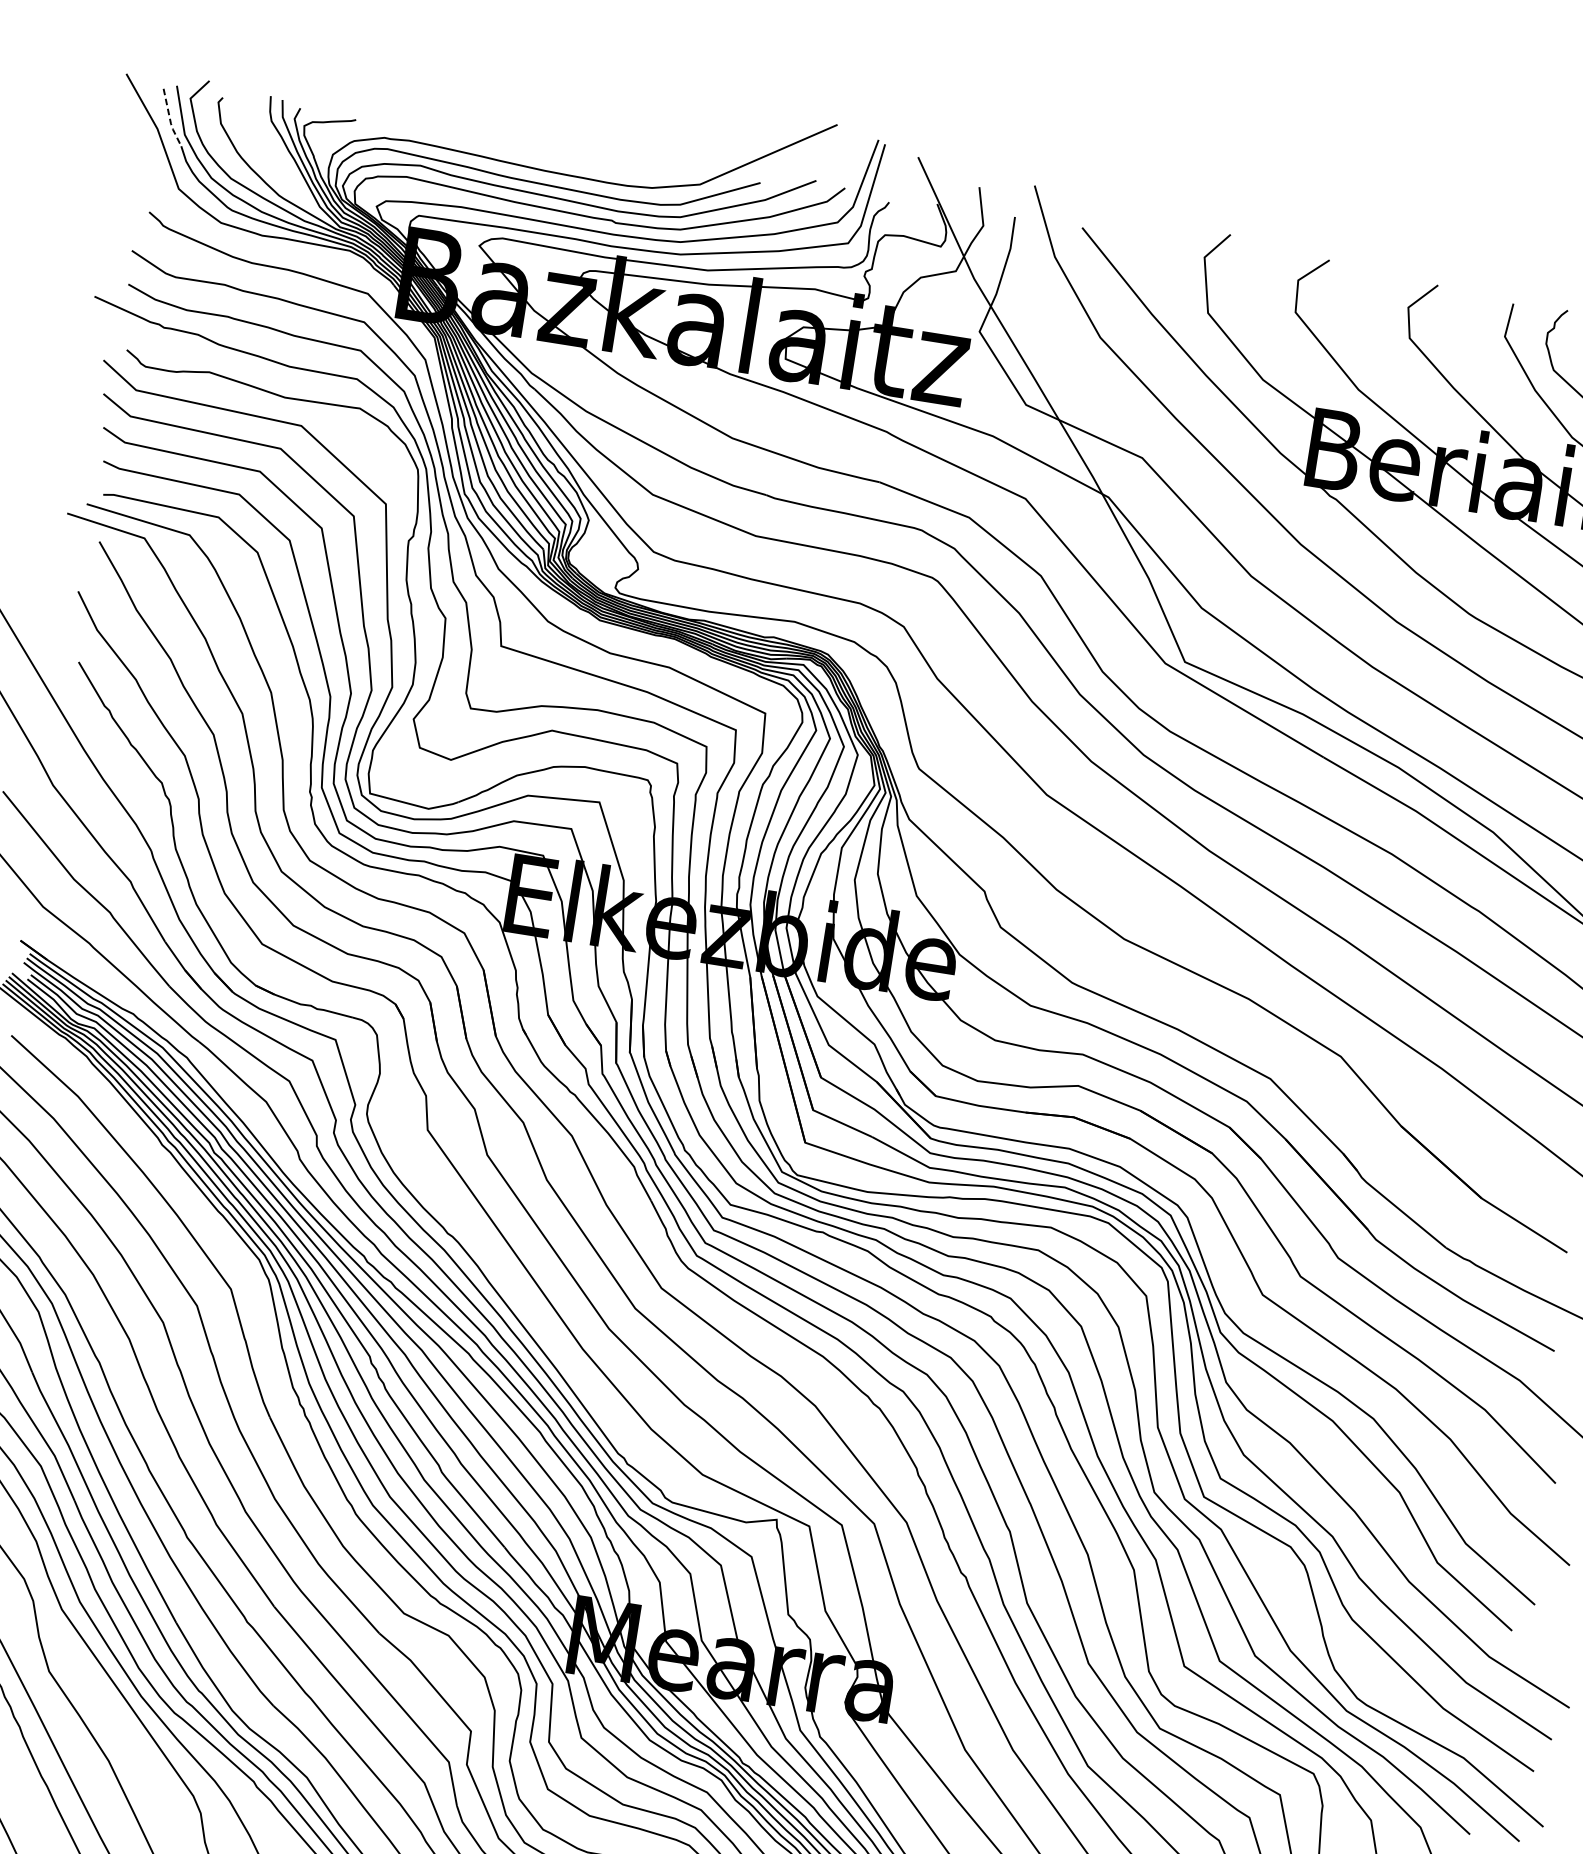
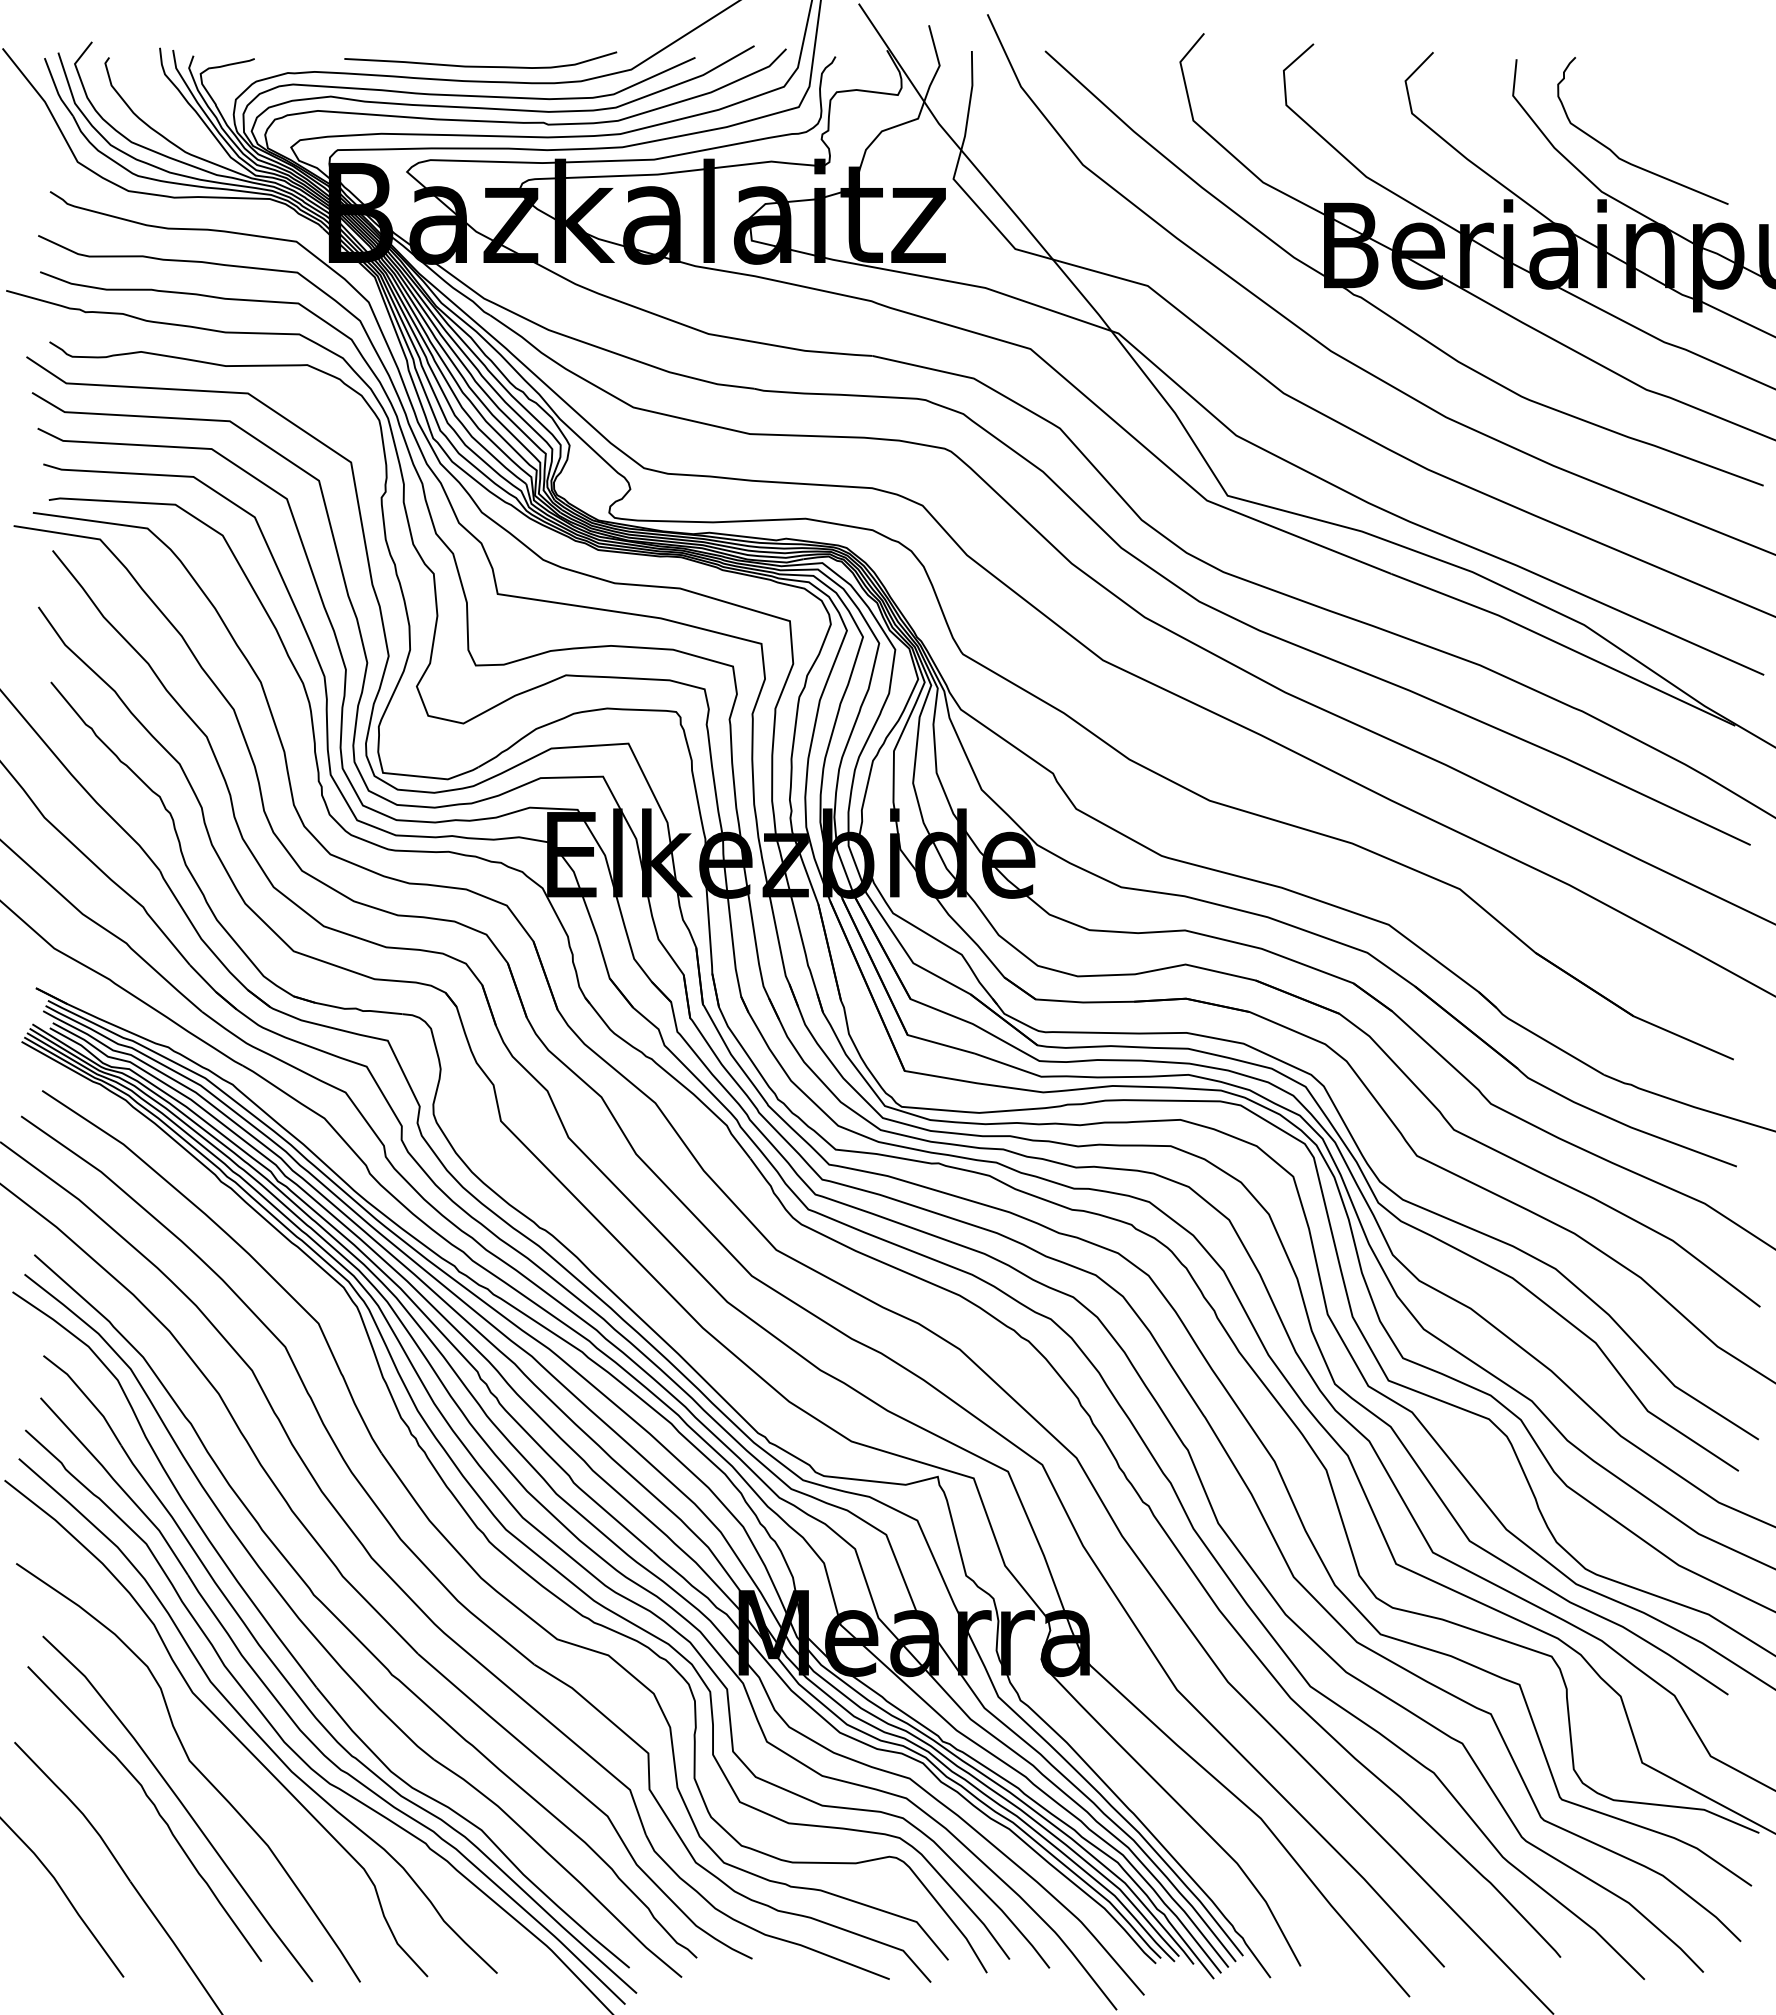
line: (170, 120) -> (57, 90), dashed -> solid
curve: (562, 158) -> (480, 65), added

